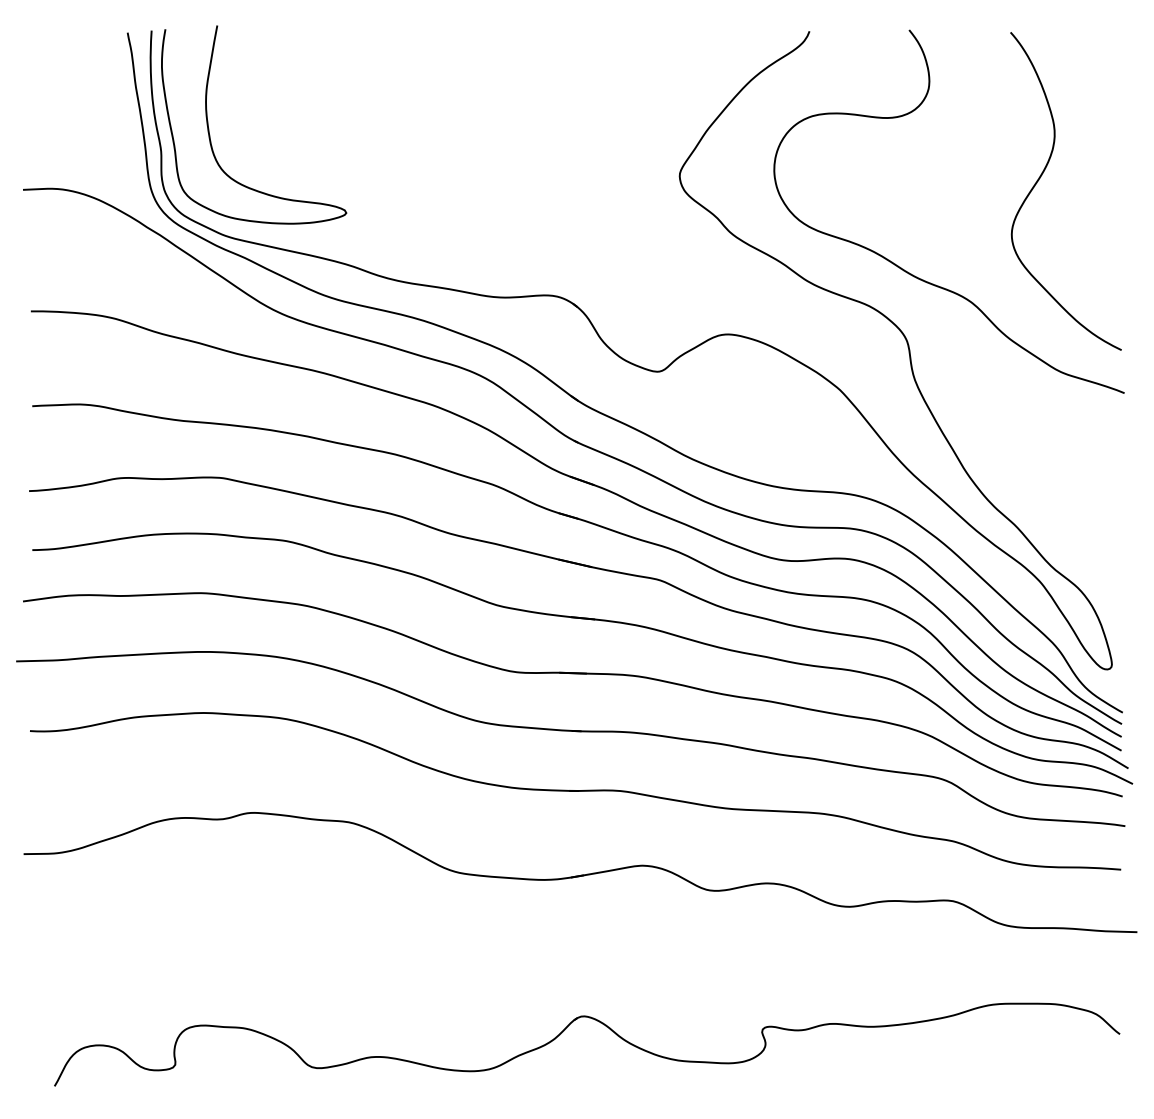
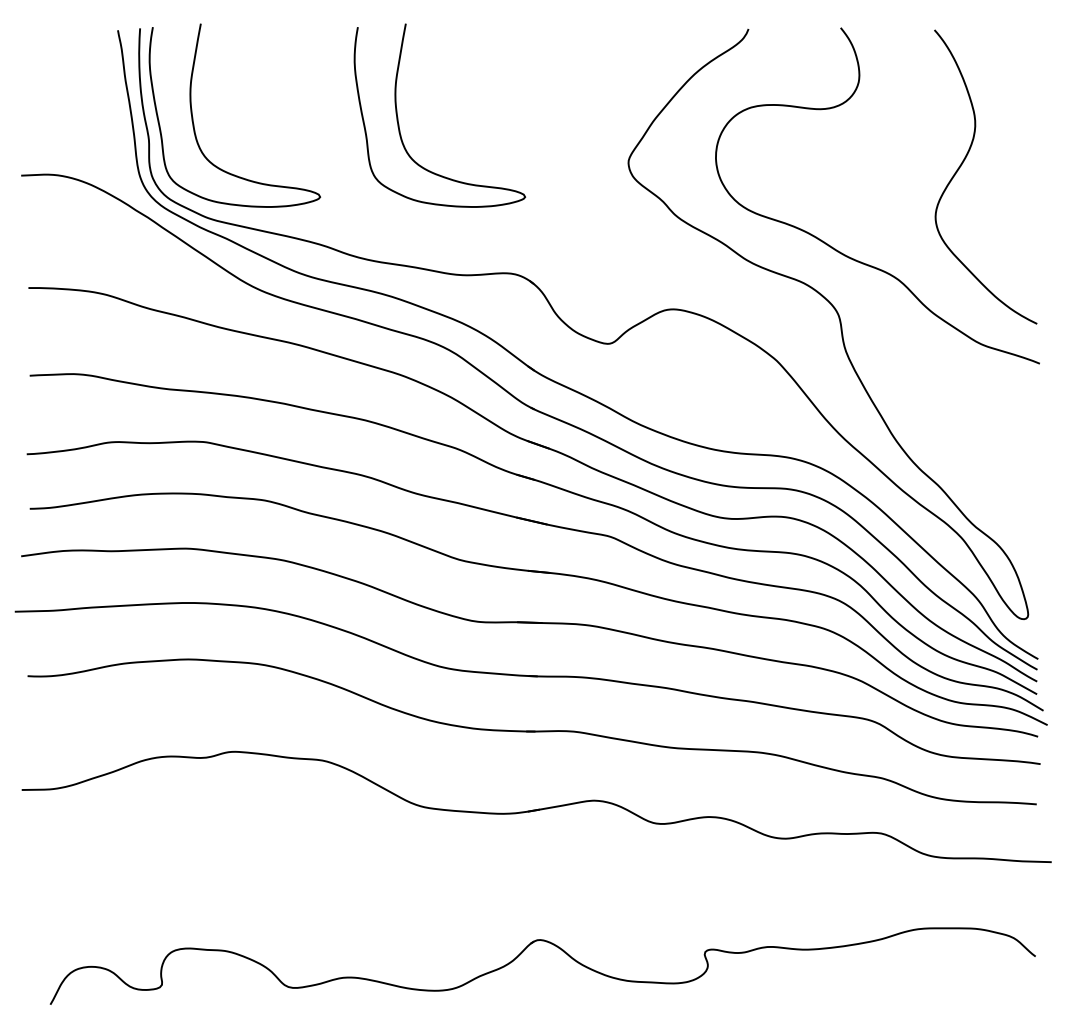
curve: (432, 134) -> (399, 124), added

